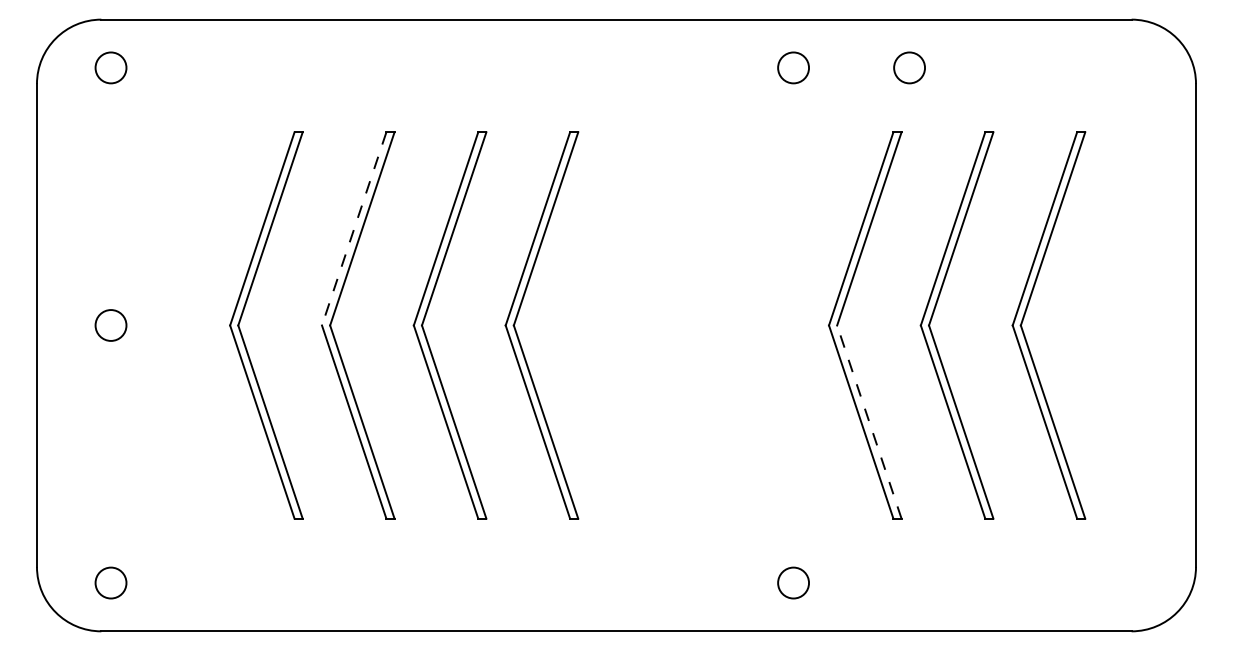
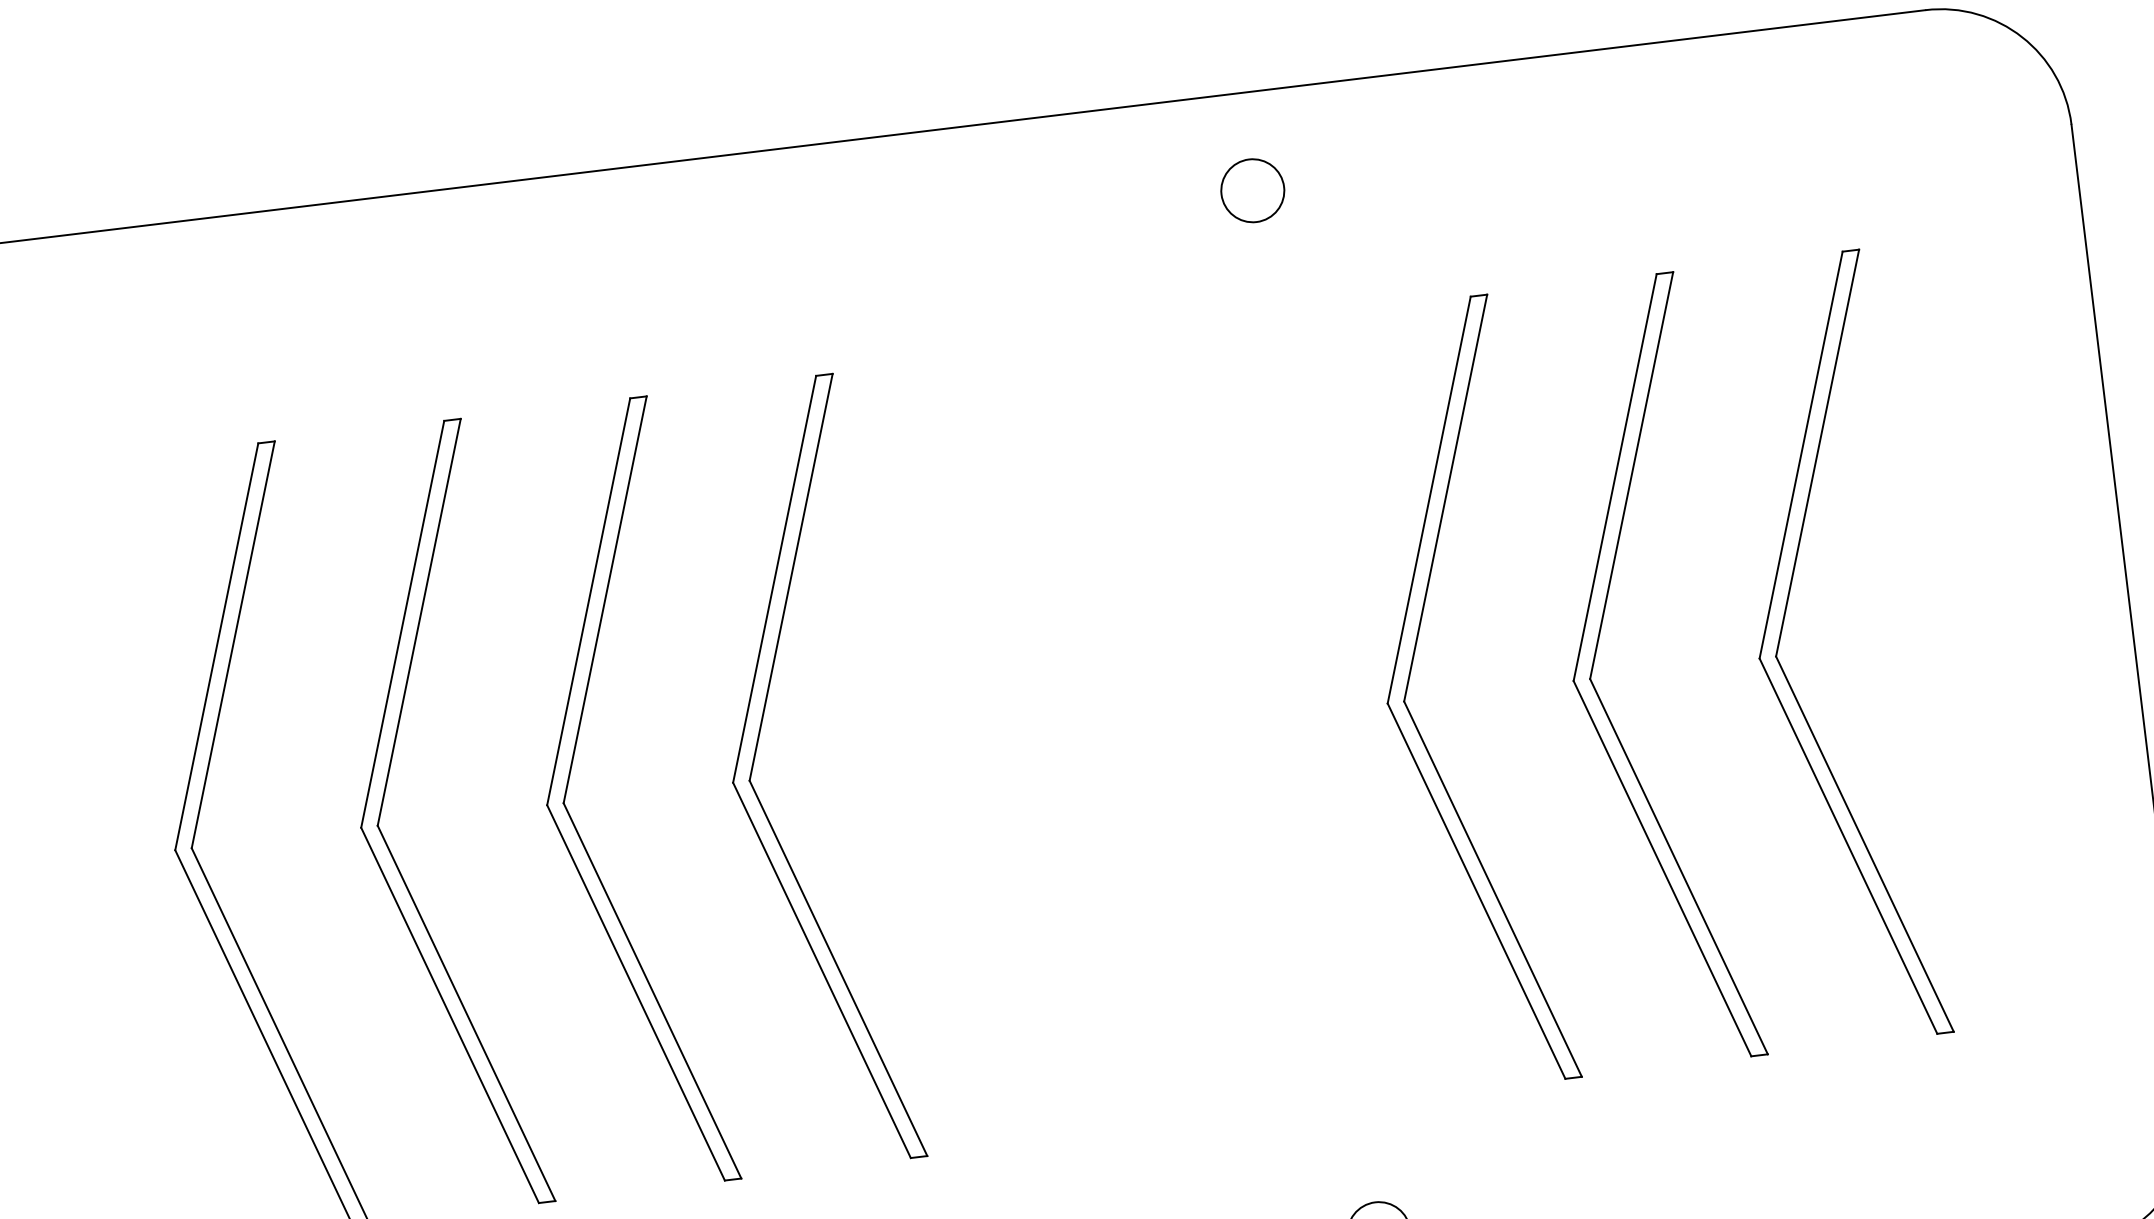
circle: (909, 67) -> (1487, 161), removed
line: (354, 228) -> (403, 623), dashed -> solid
line: (869, 422) -> (1493, 889), dashed -> solid

